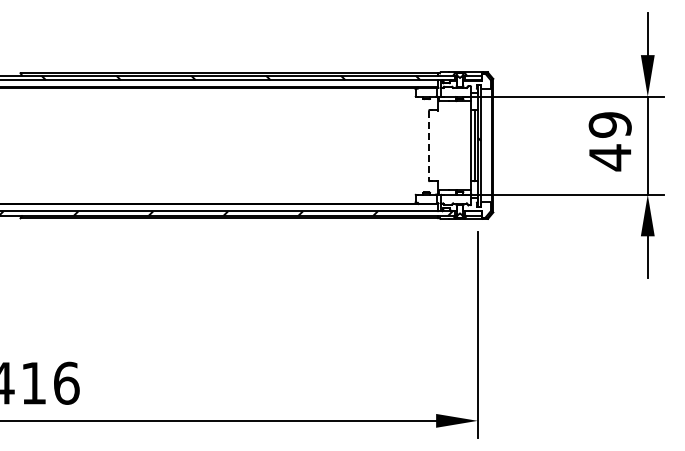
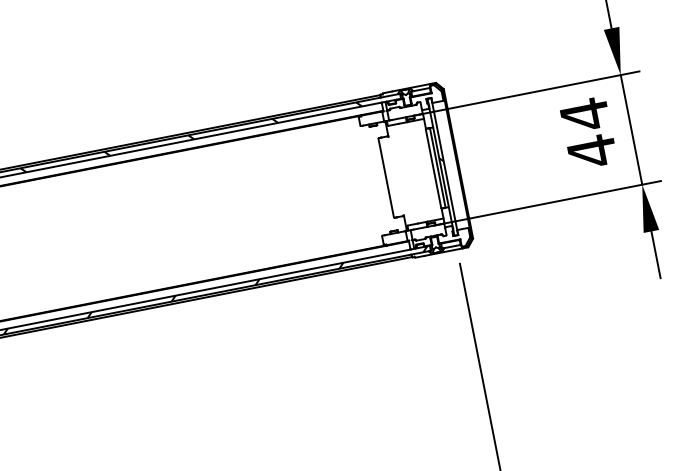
text: (609, 124) -> (583, 114), 49 -> 44
line: (428, 145) -> (385, 177), dashed -> solid

